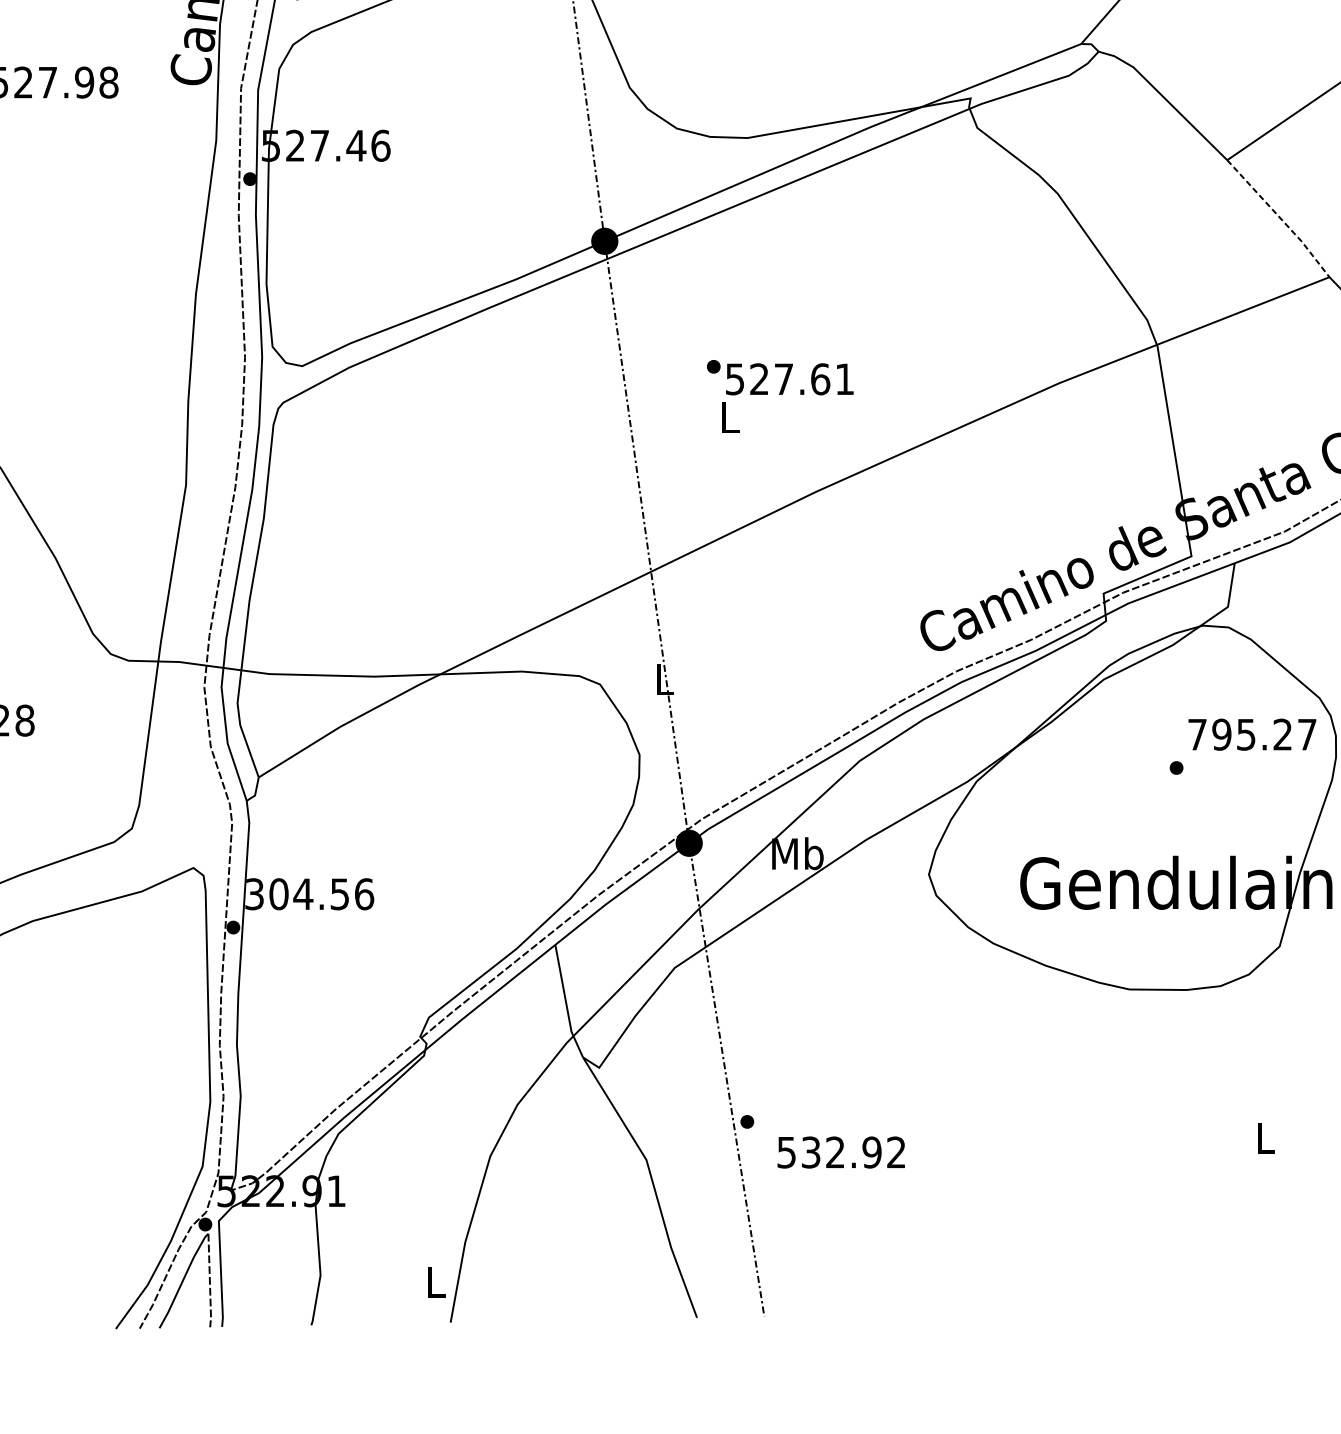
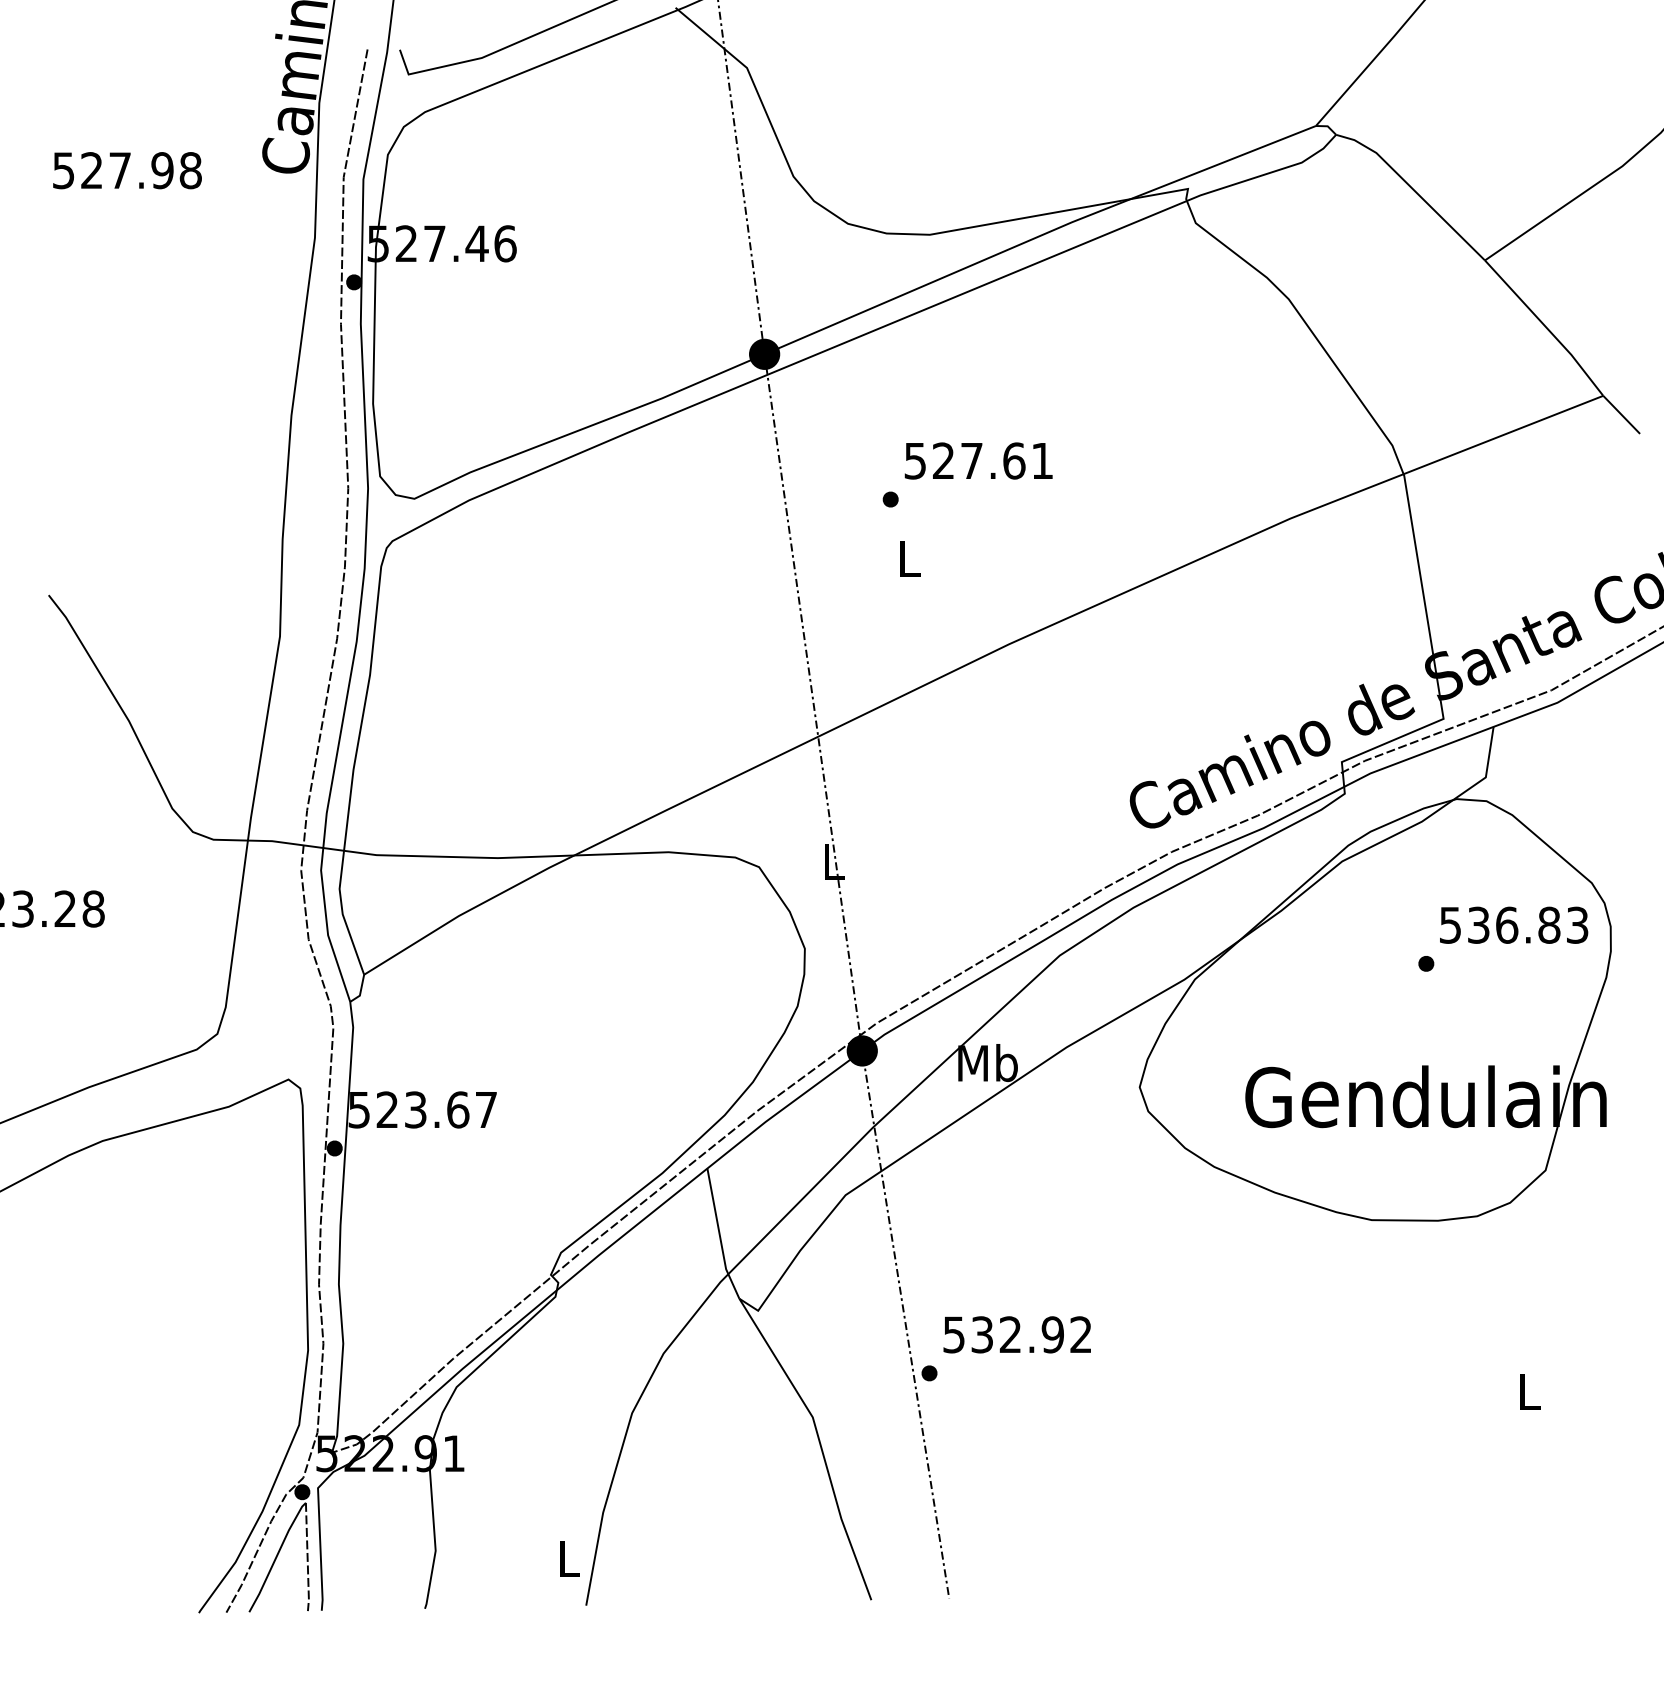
line: (1280, 218) -> (1546, 327), dashed -> solid
text: (789, 378) -> (978, 460), moved
text: (1252, 734) -> (1514, 924), 795.27 -> 536.83
text: (310, 893) -> (423, 1109), 304.56 -> 523.67
text: (840, 1152) -> (1016, 1334), moved

